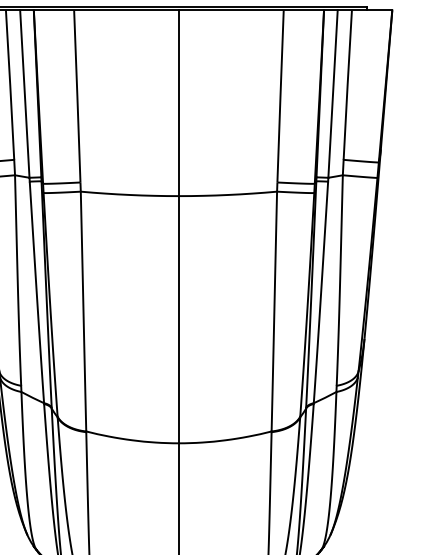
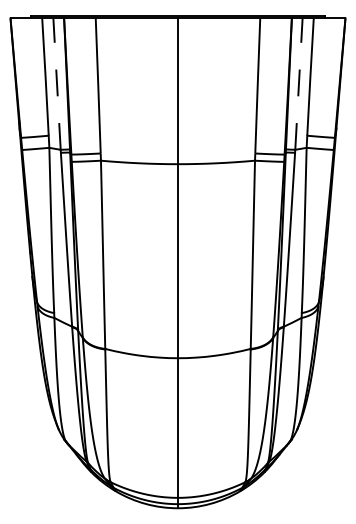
line: (25, 94) -> (57, 84), solid -> dashed
line: (332, 94) -> (298, 84), solid -> dashed

